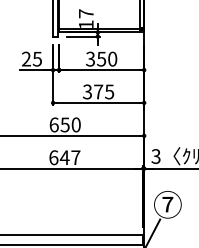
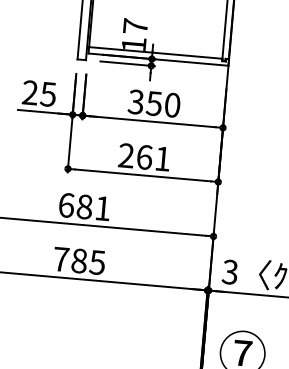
text: (98, 91) -> (144, 156), 375 -> 261
text: (70, 124) -> (93, 206), 650 -> 681
text: (64, 157) -> (78, 260), 647 -> 785

